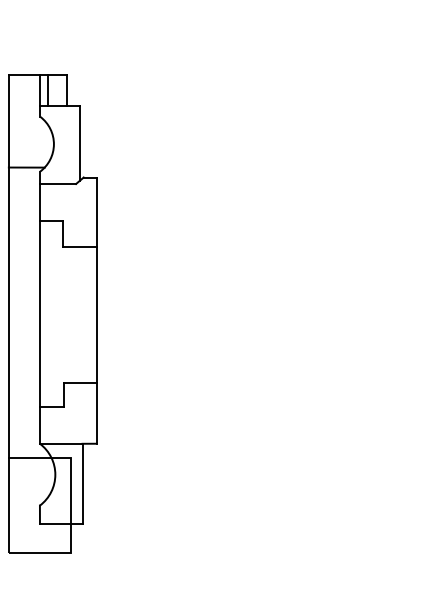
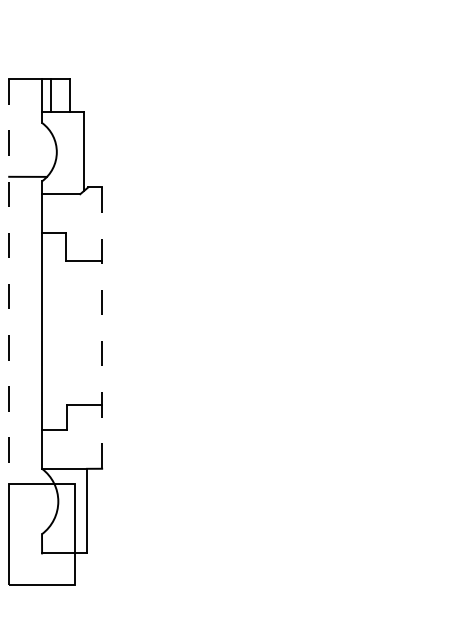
line: (9, 266) -> (9, 281), solid -> dashed
line: (97, 311) -> (102, 328), solid -> dashed

